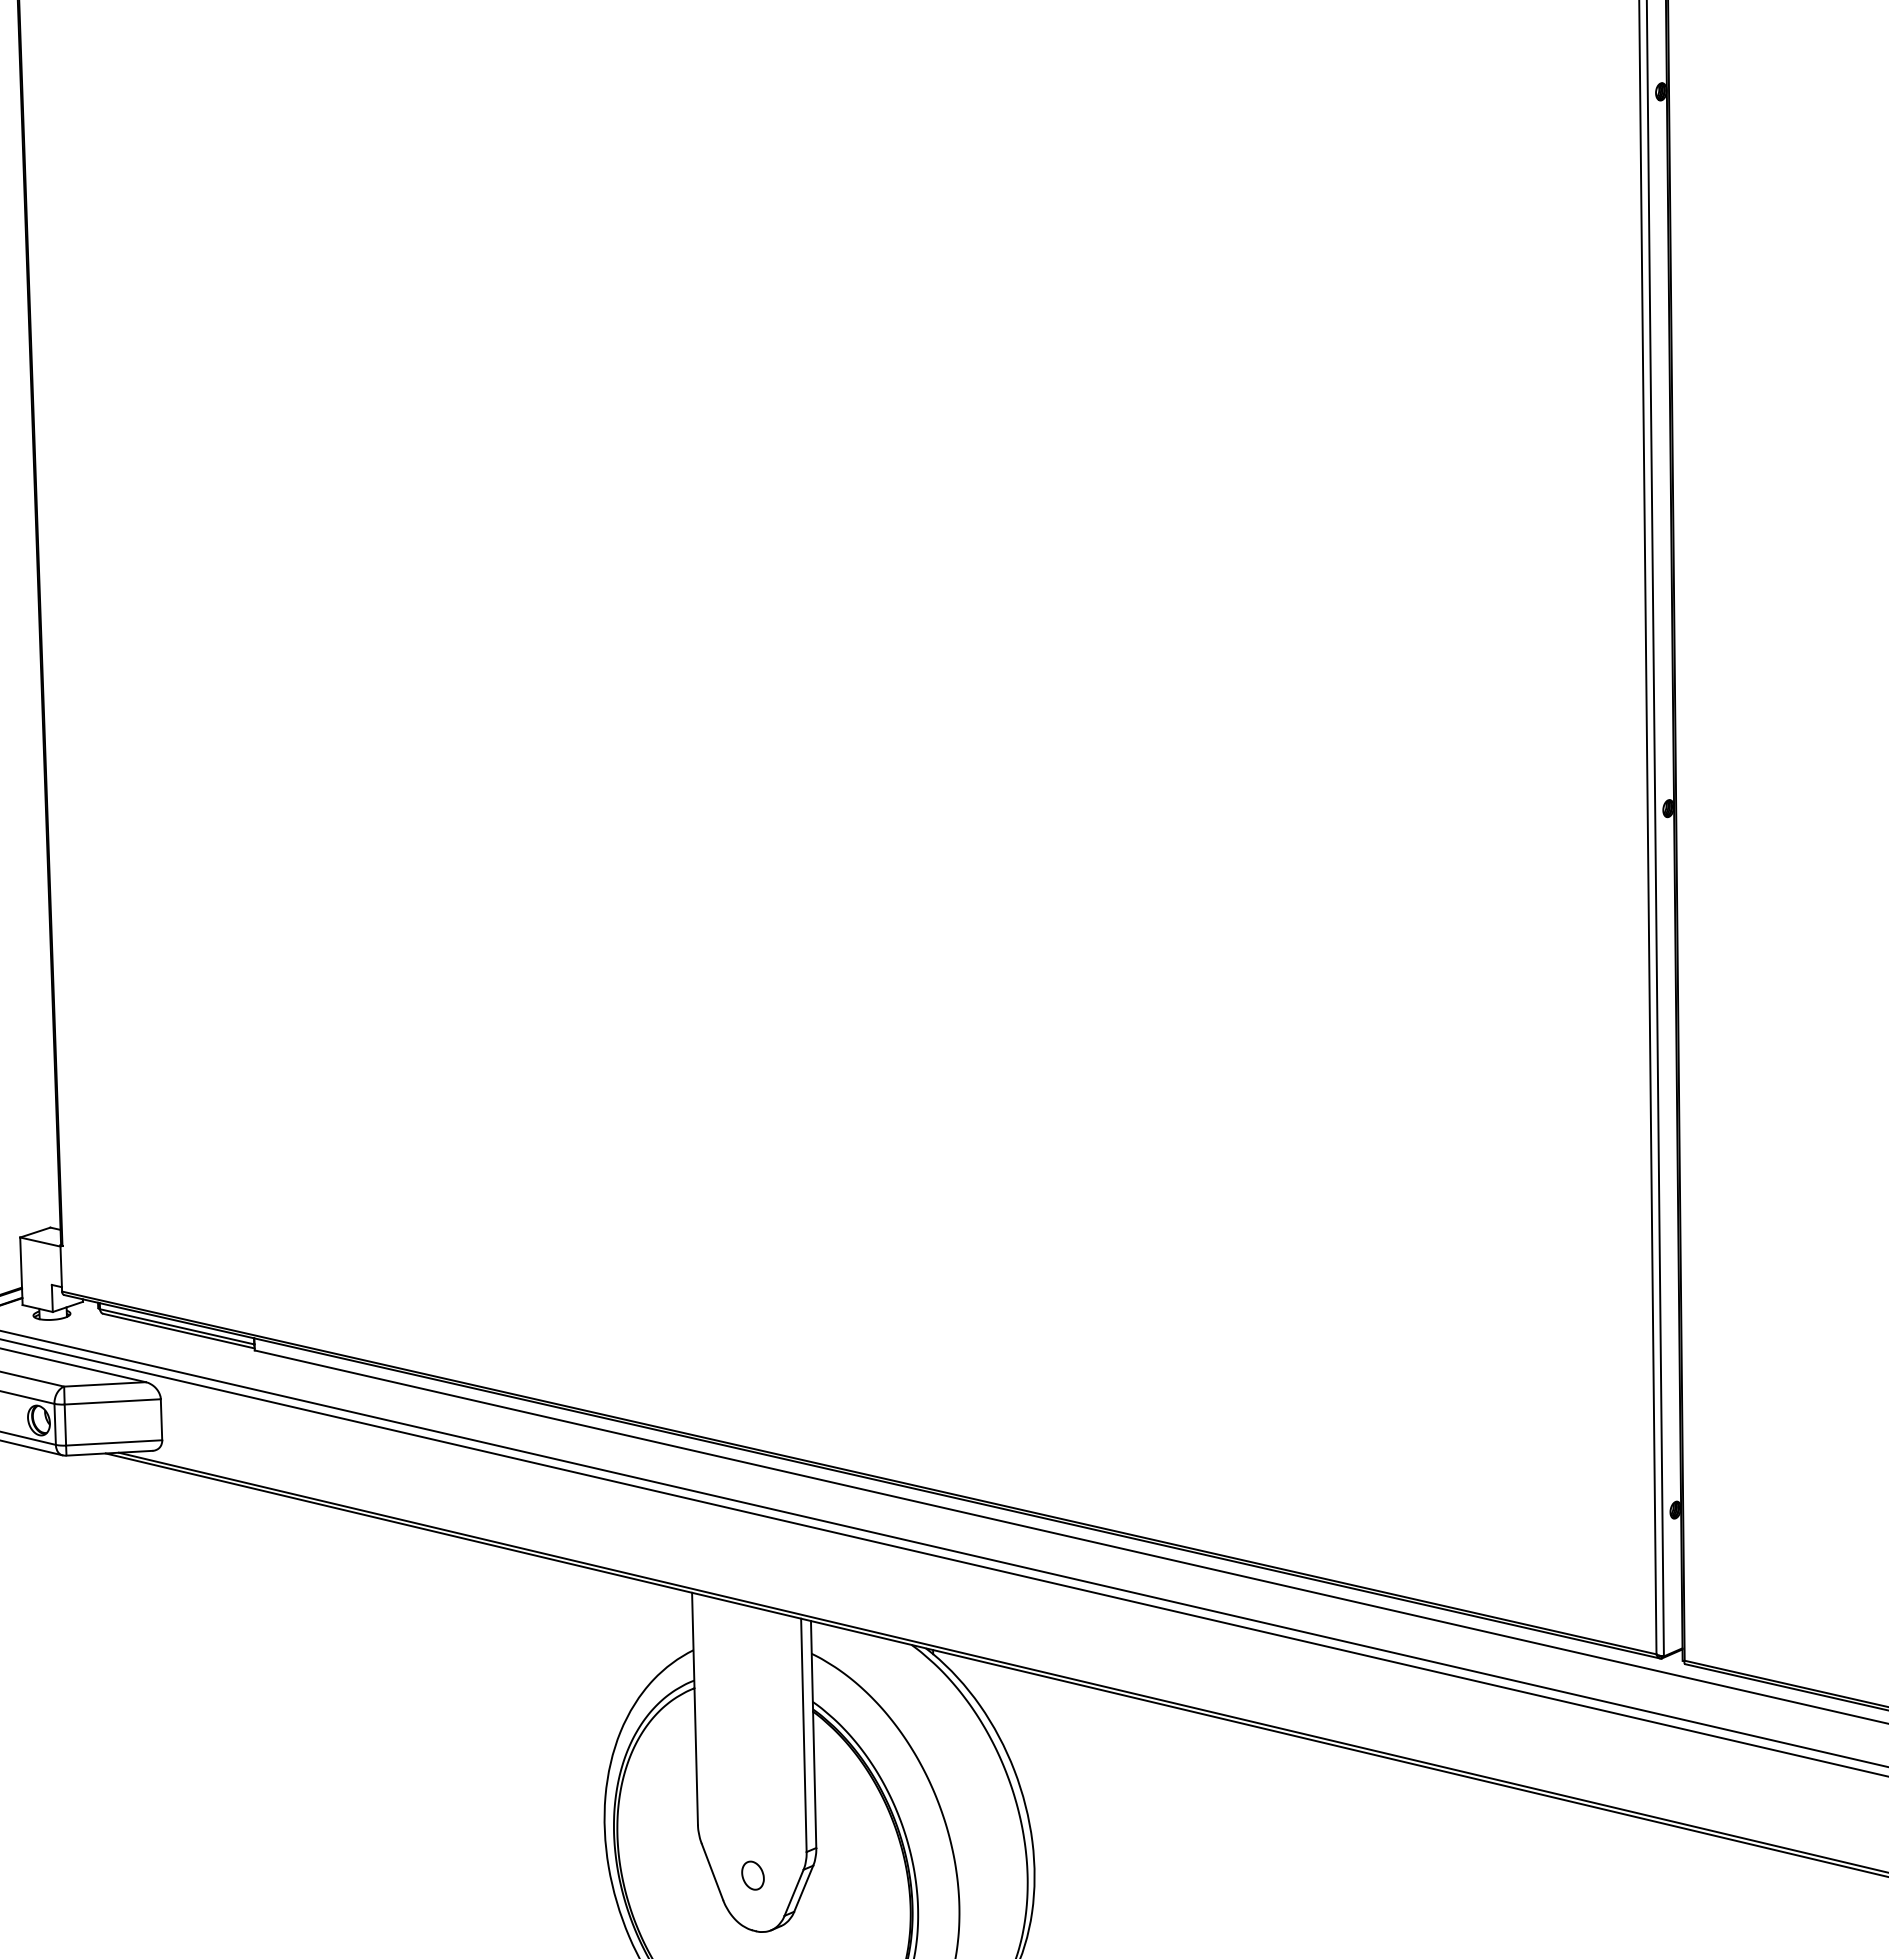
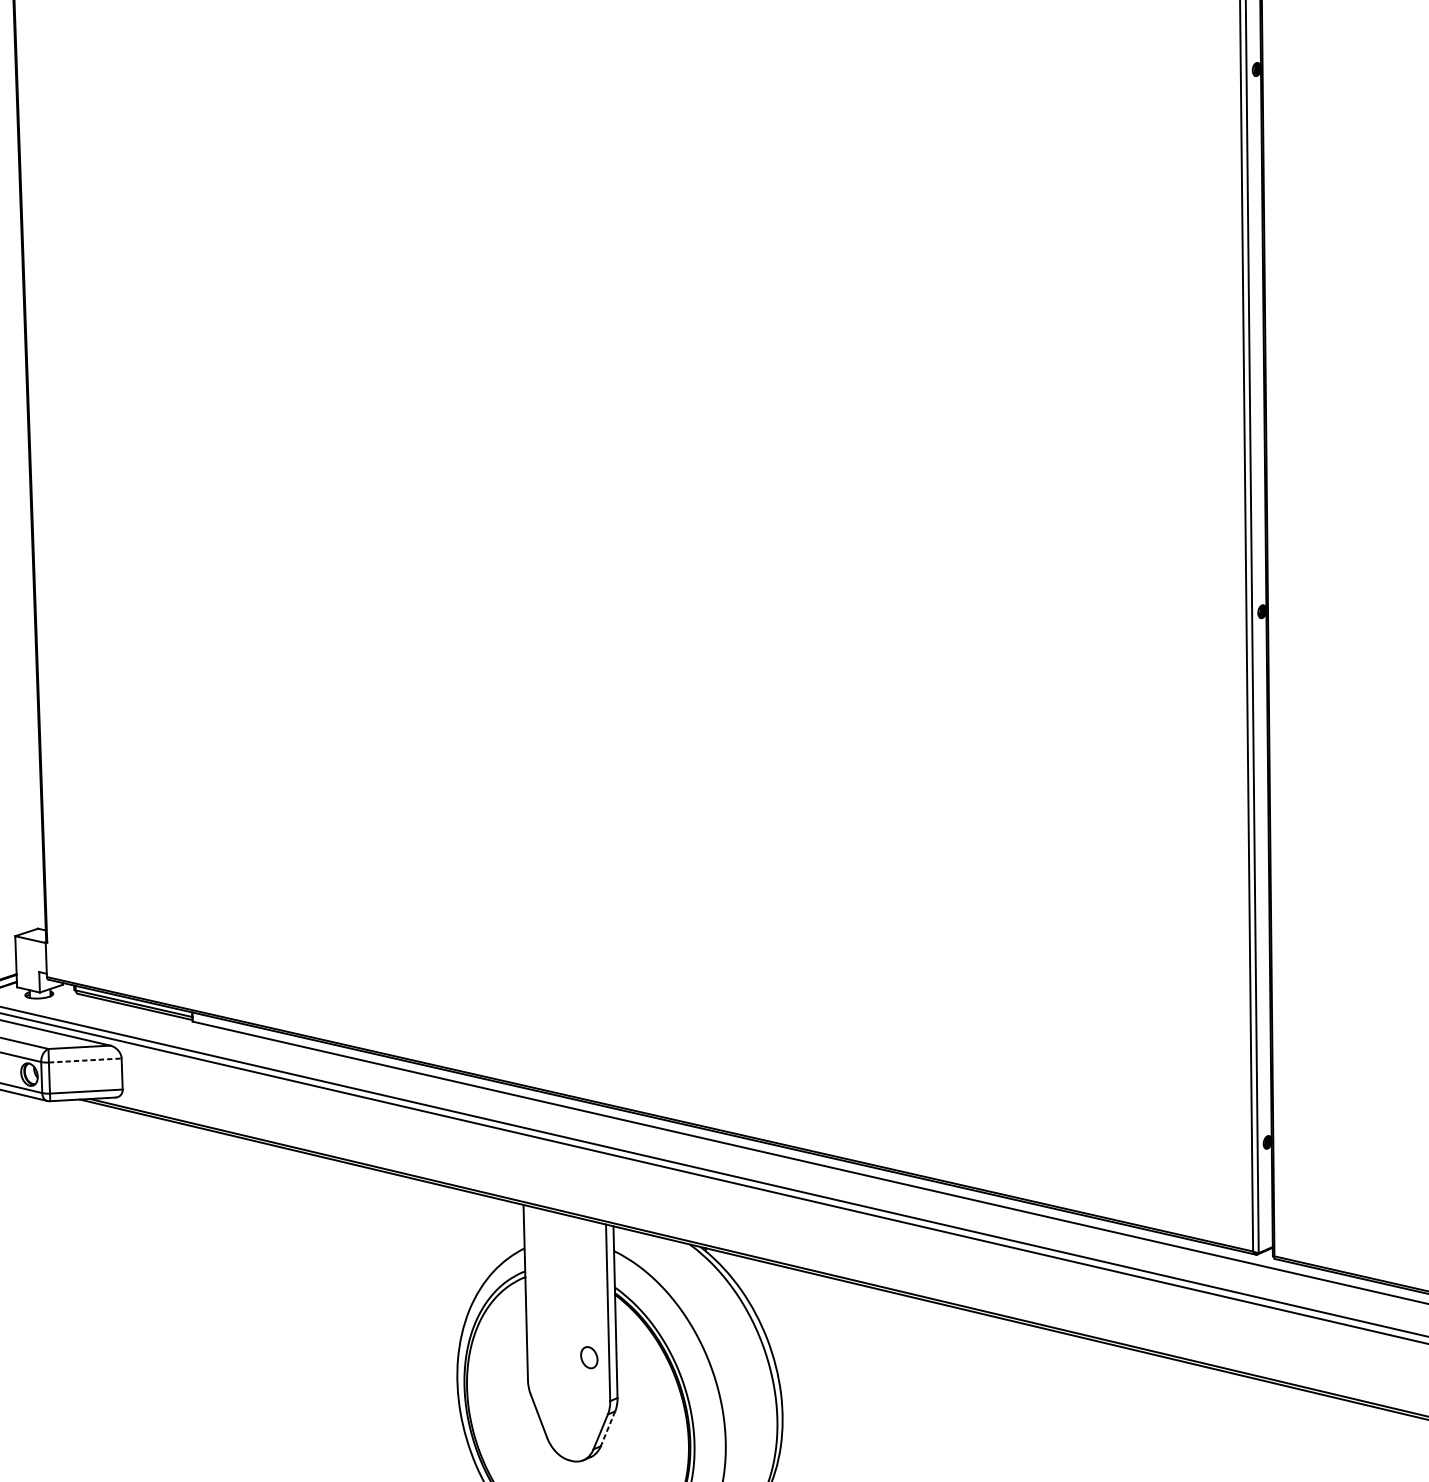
line: (113, 1401) -> (85, 1060), solid -> dashed
part: (752, 1875) -> (588, 1357), moved
line: (803, 1888) -> (607, 1428), solid -> dashed

